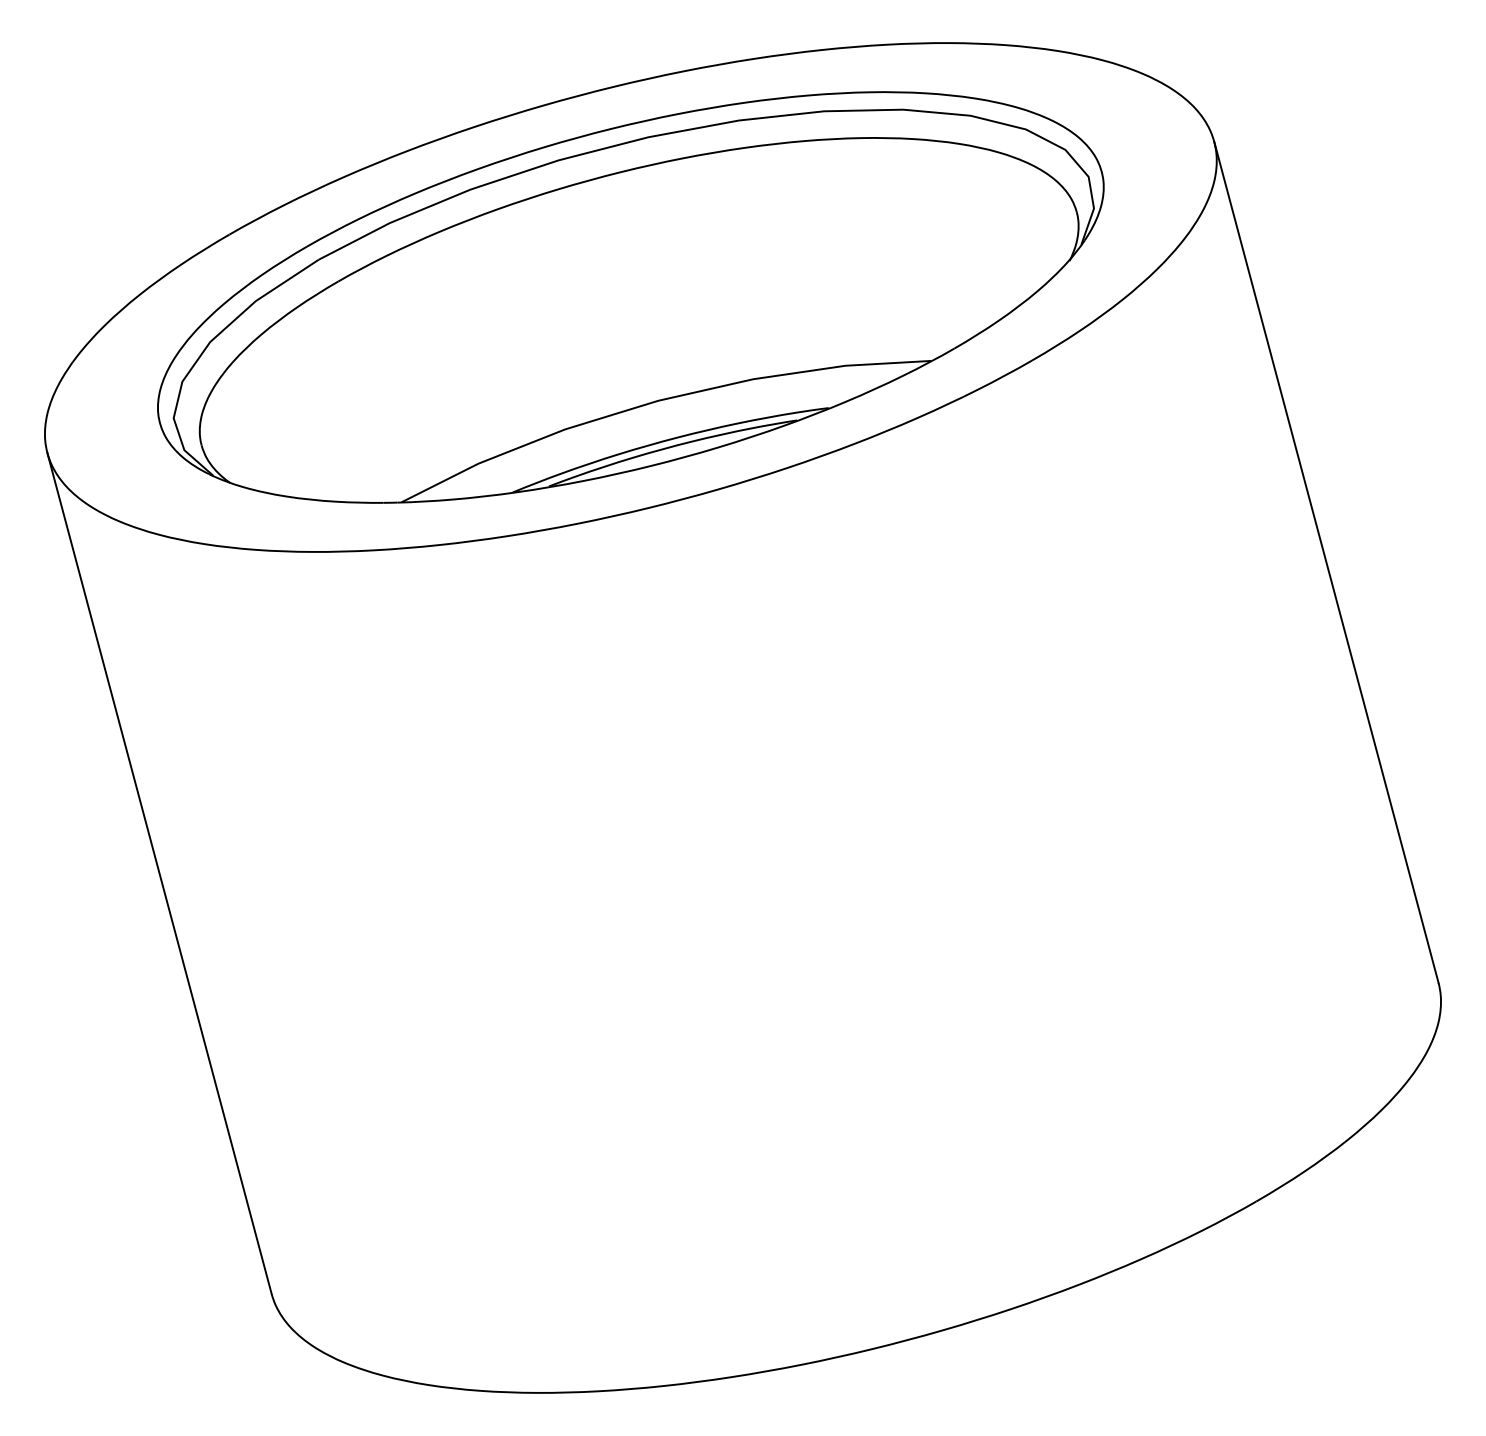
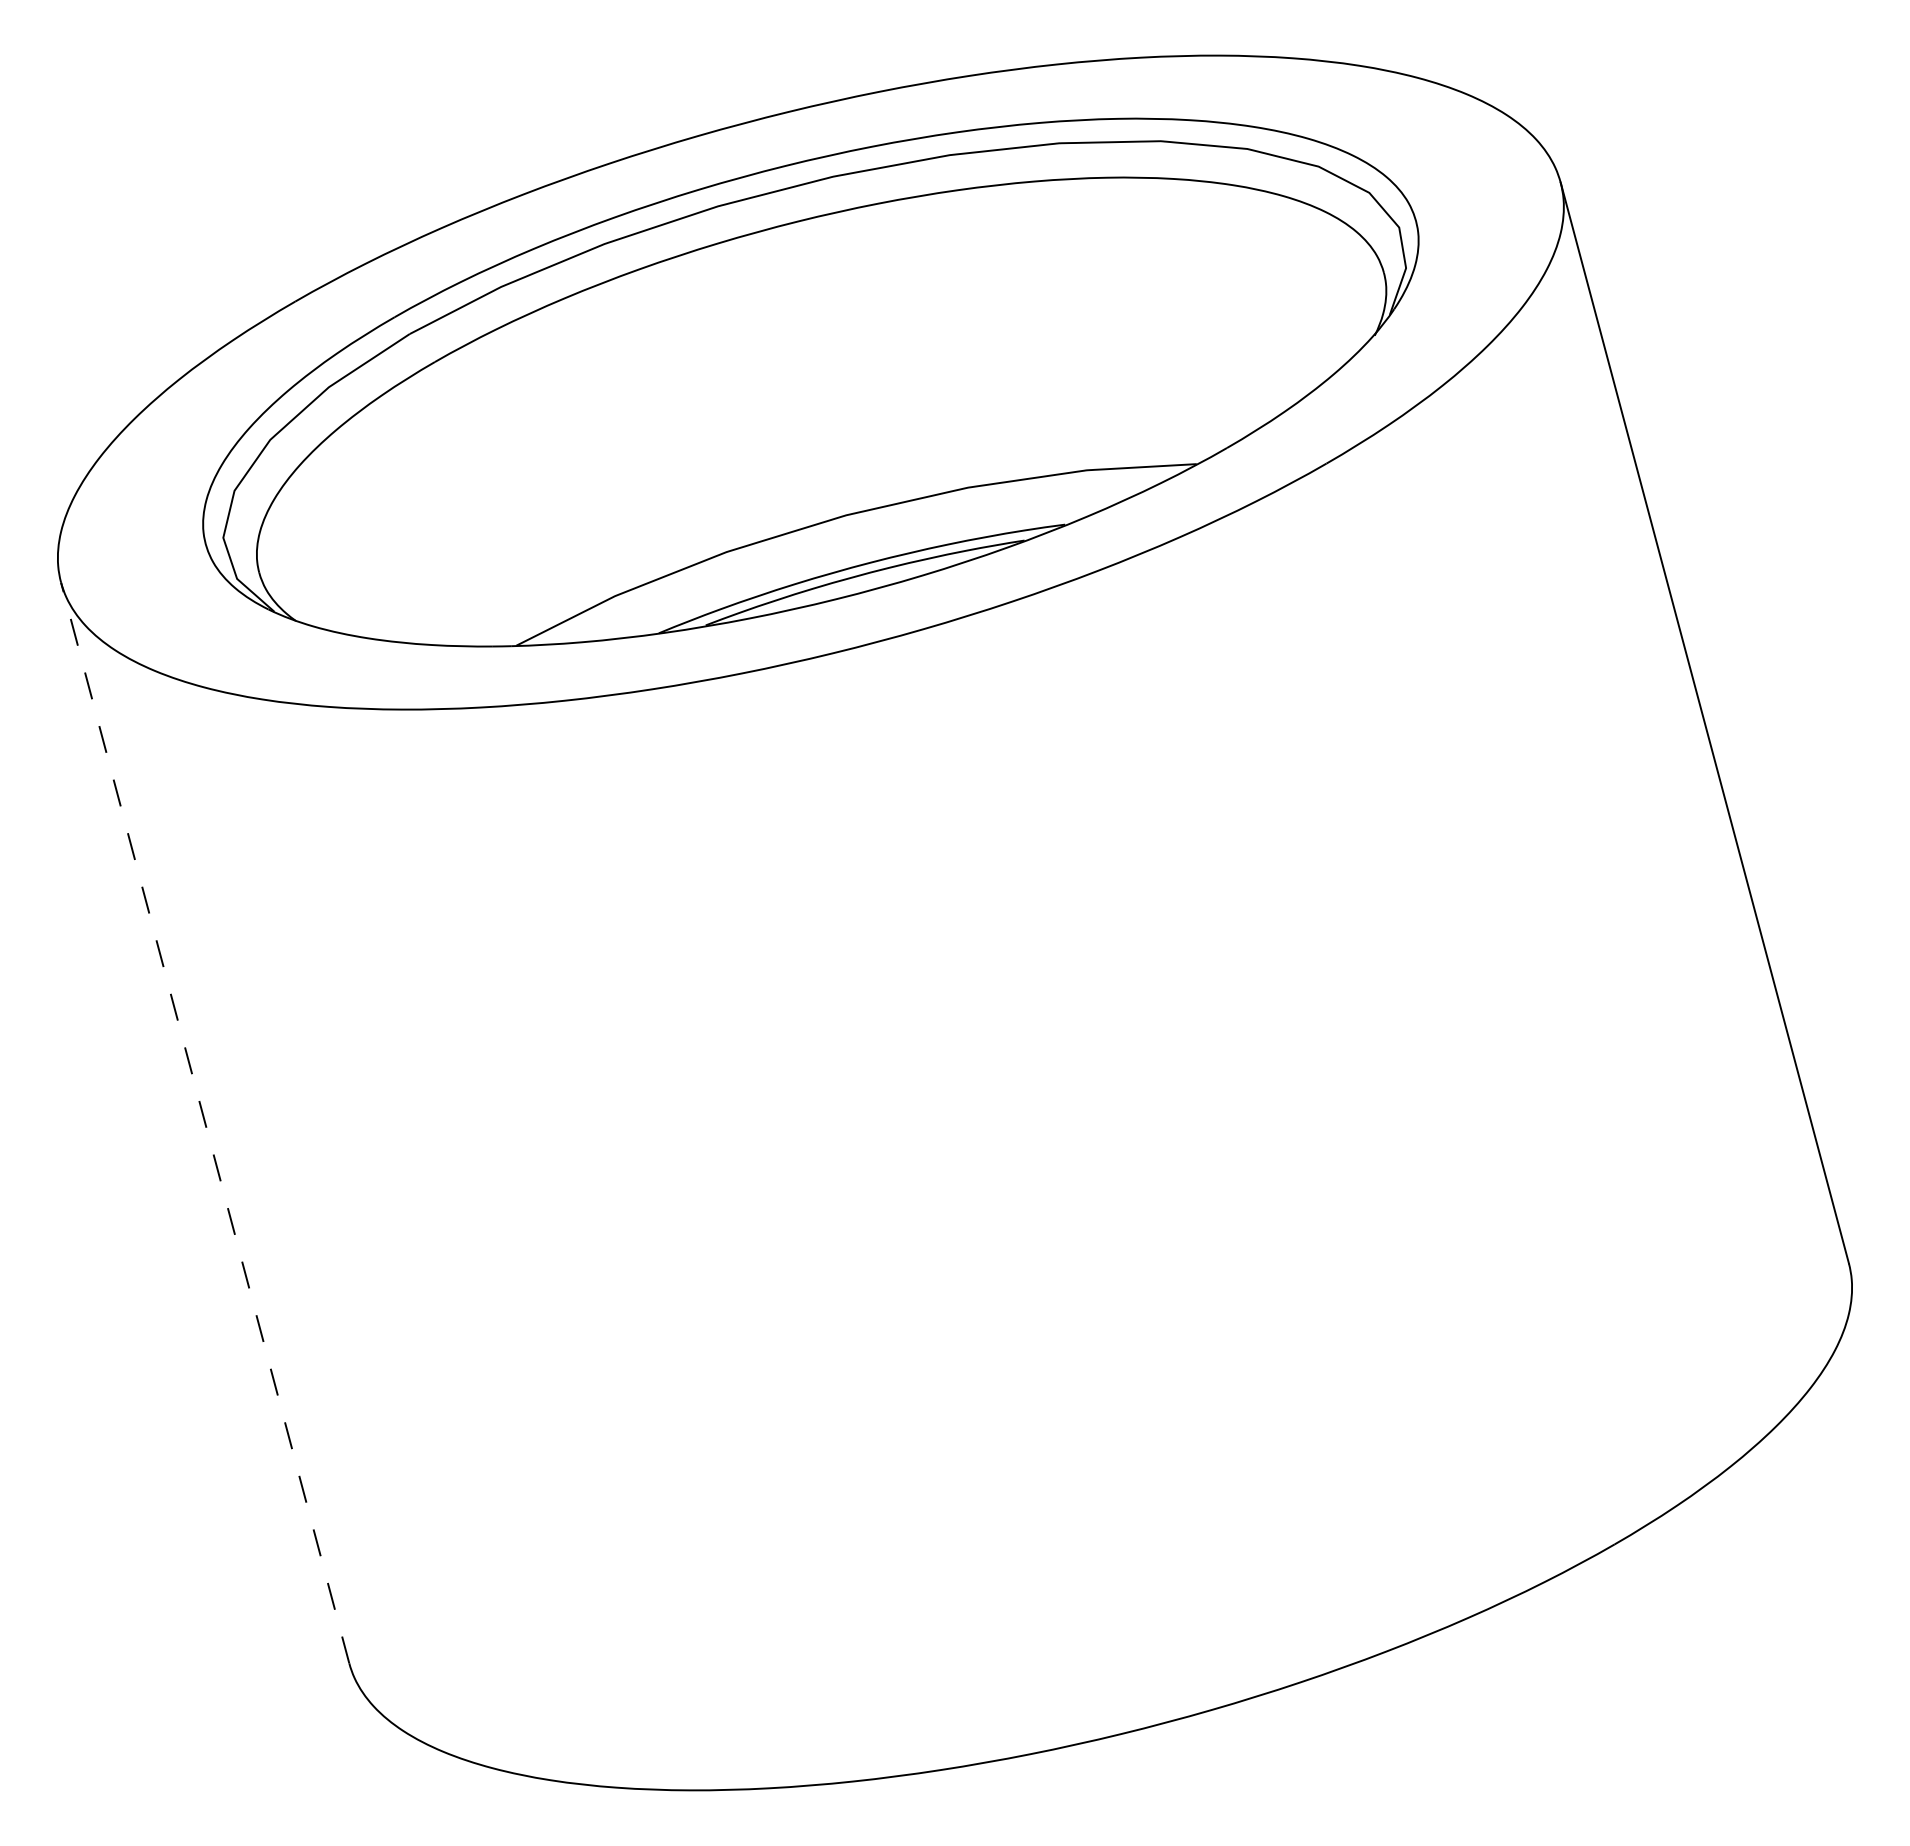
line: (159, 873) -> (205, 1122), solid -> dashed

